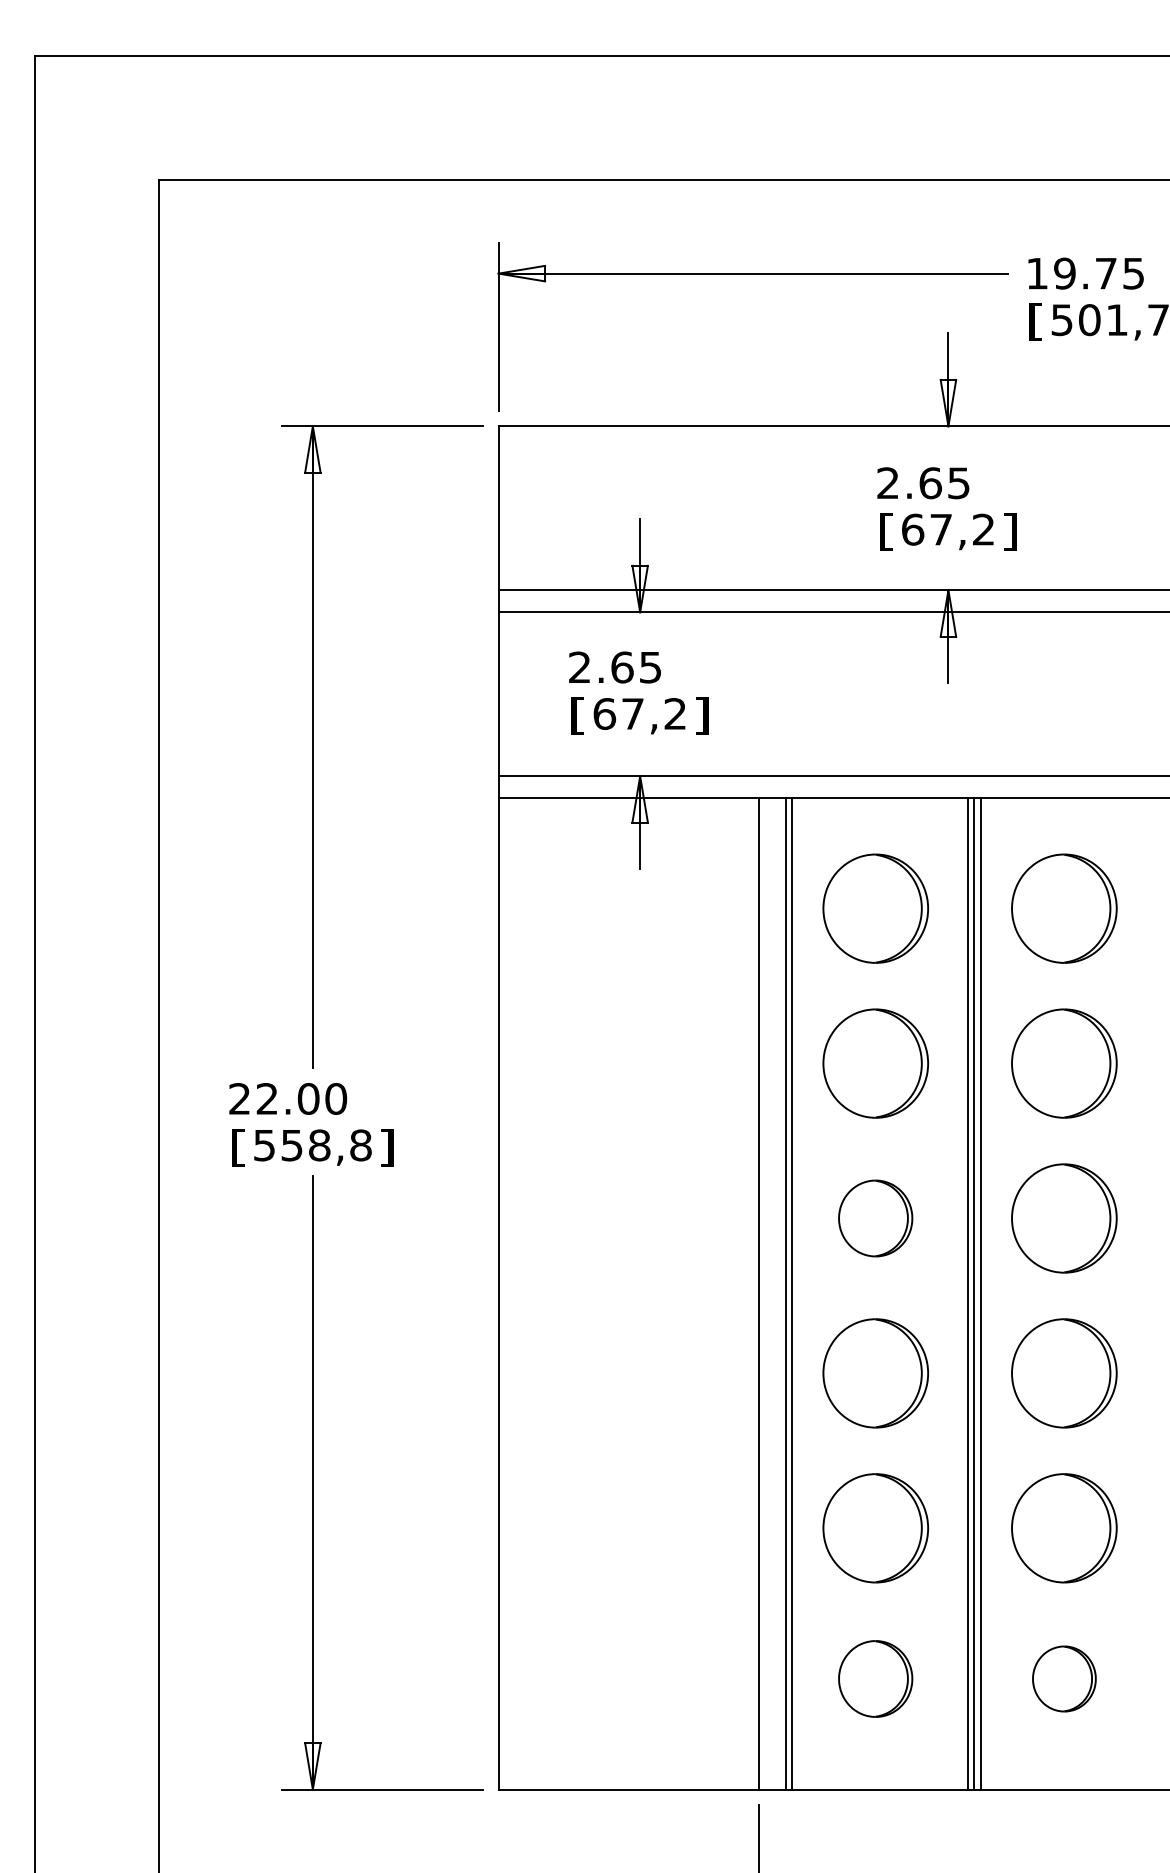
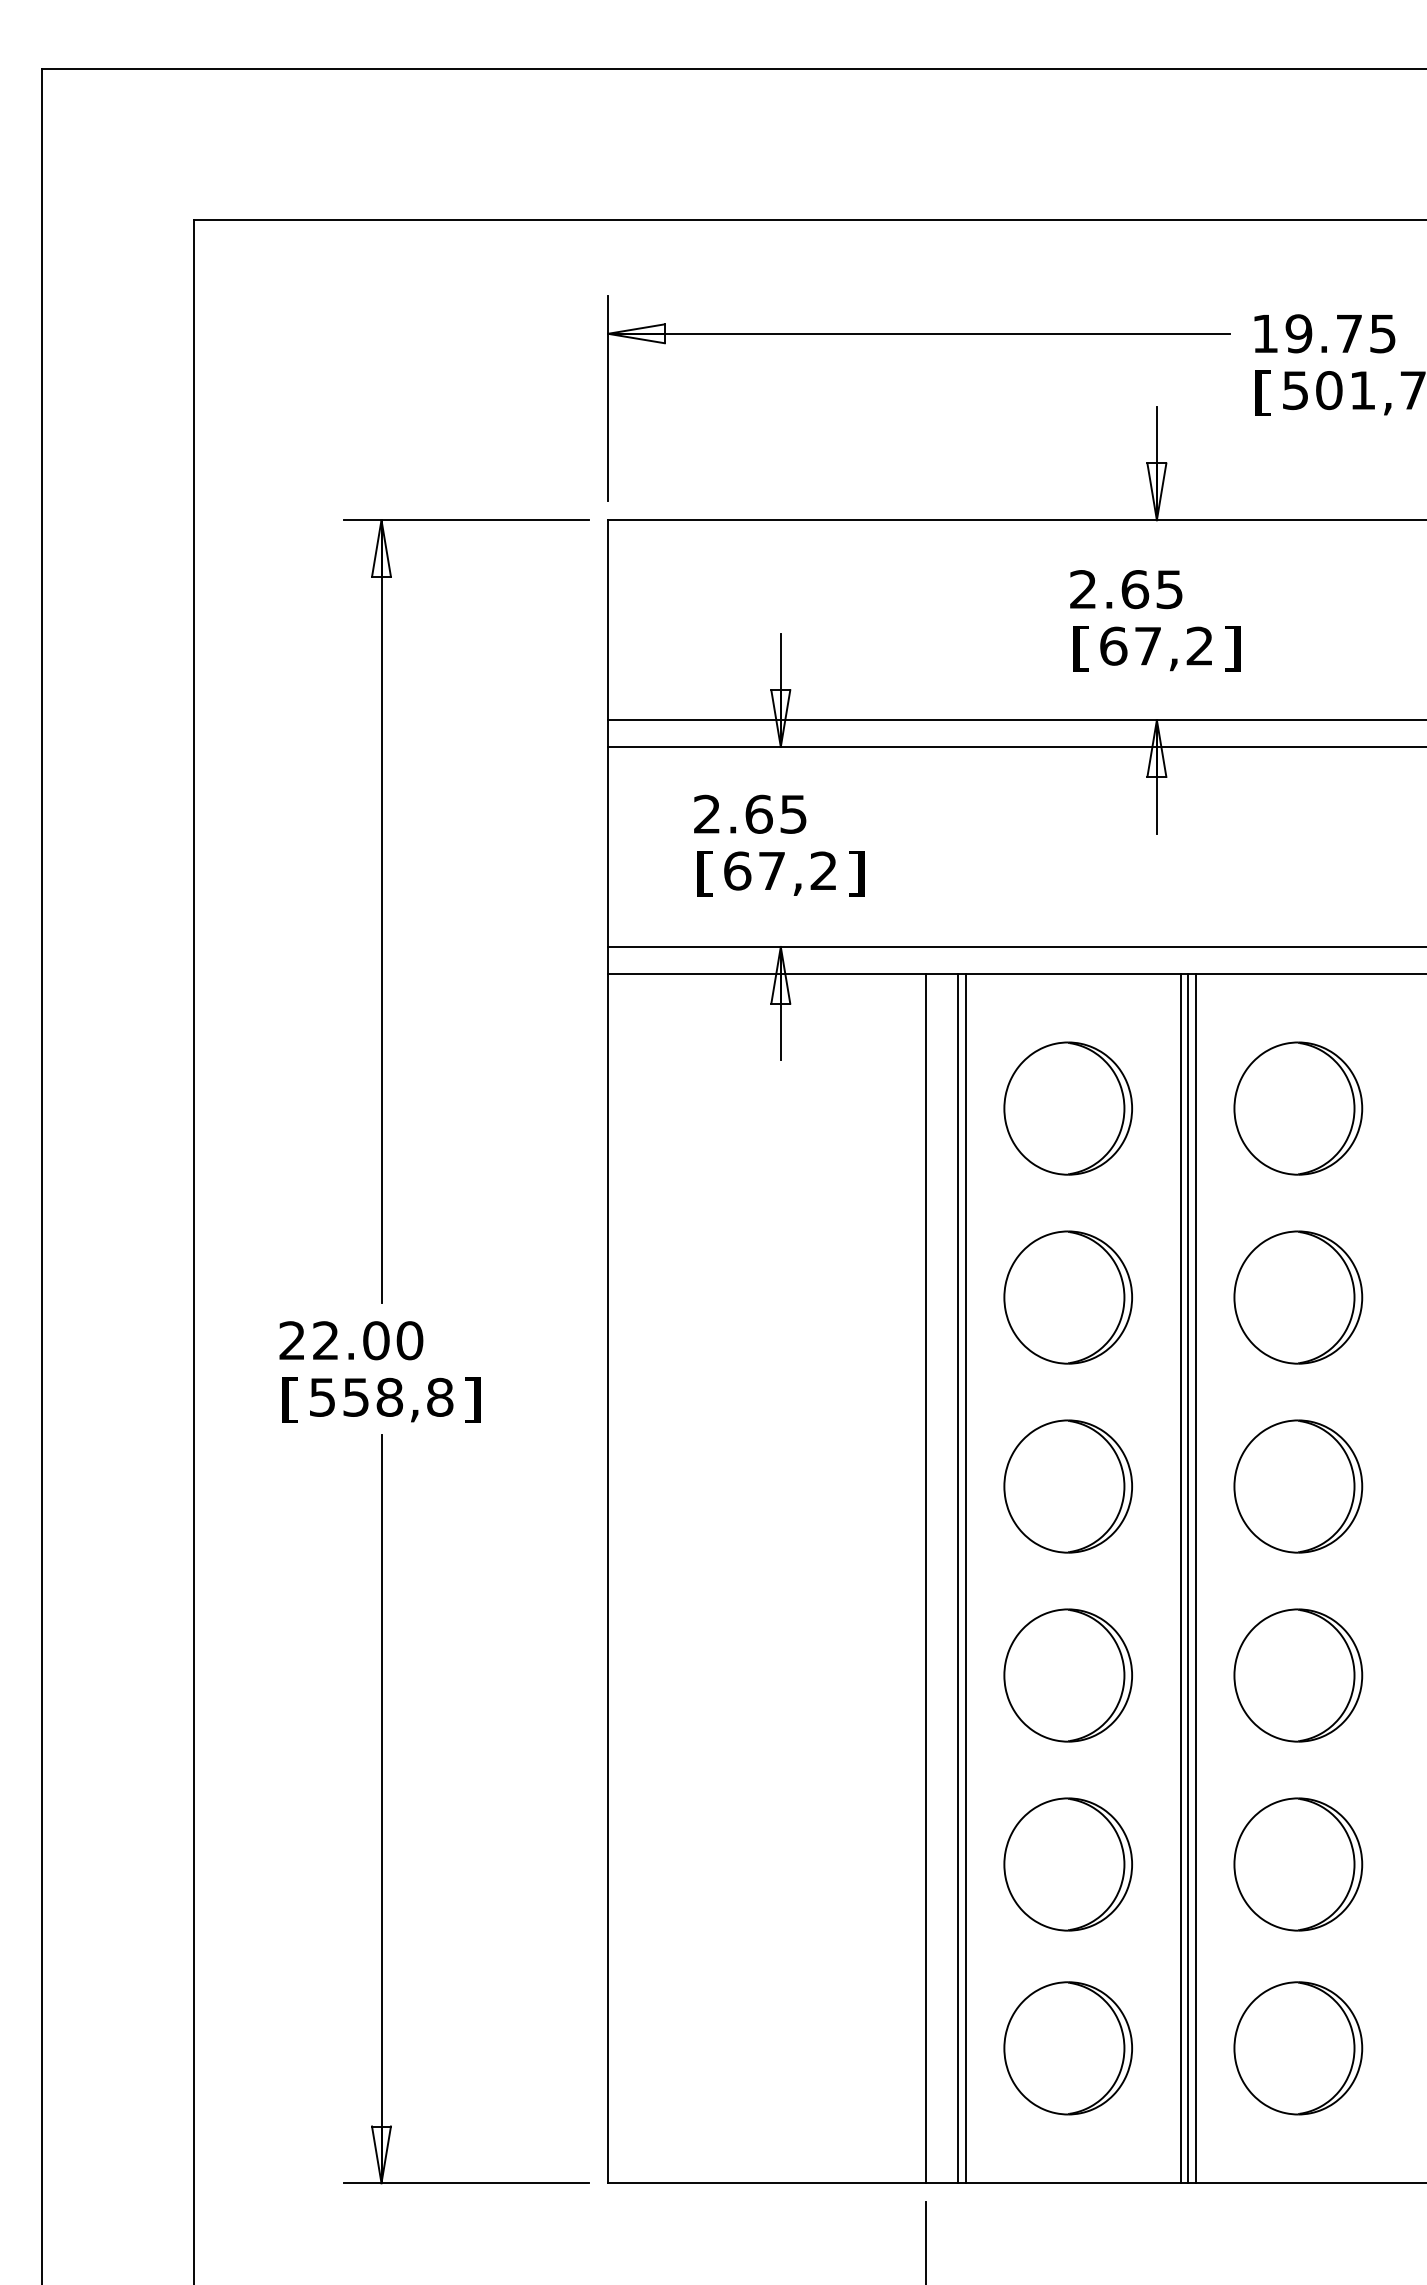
part: (875, 1218) -> (1067, 1486), size x1.43
part: (875, 1678) -> (1067, 2047), size x1.43
part: (1064, 1678) -> (1298, 2047), size x1.67

